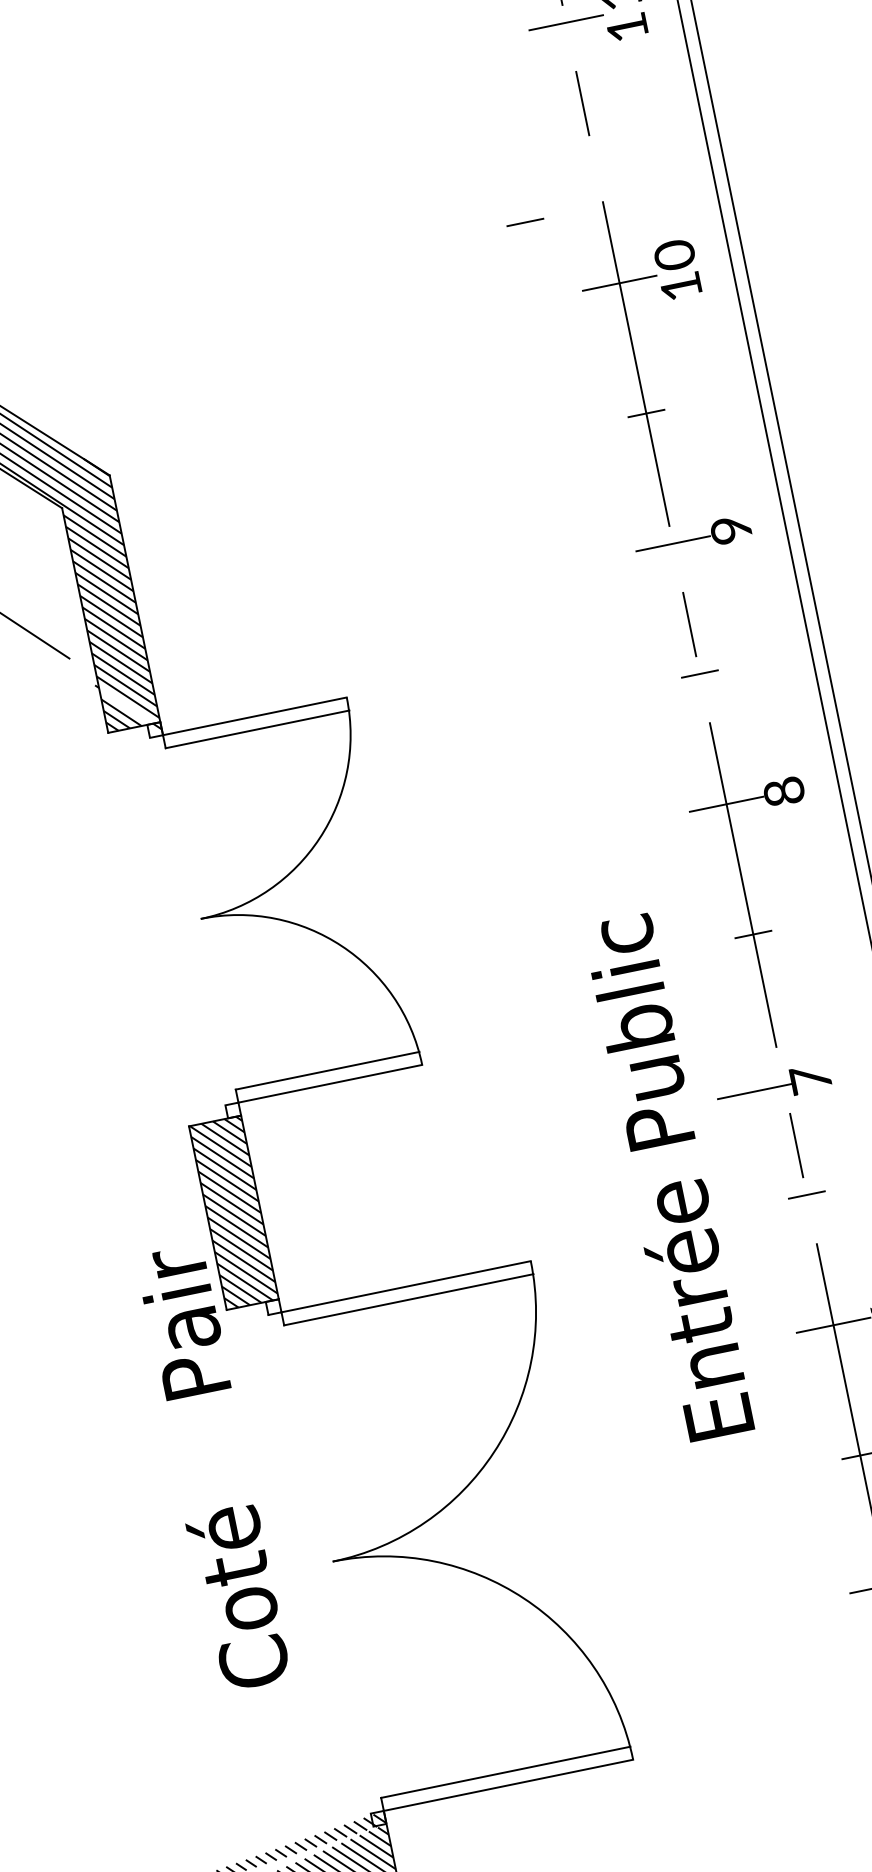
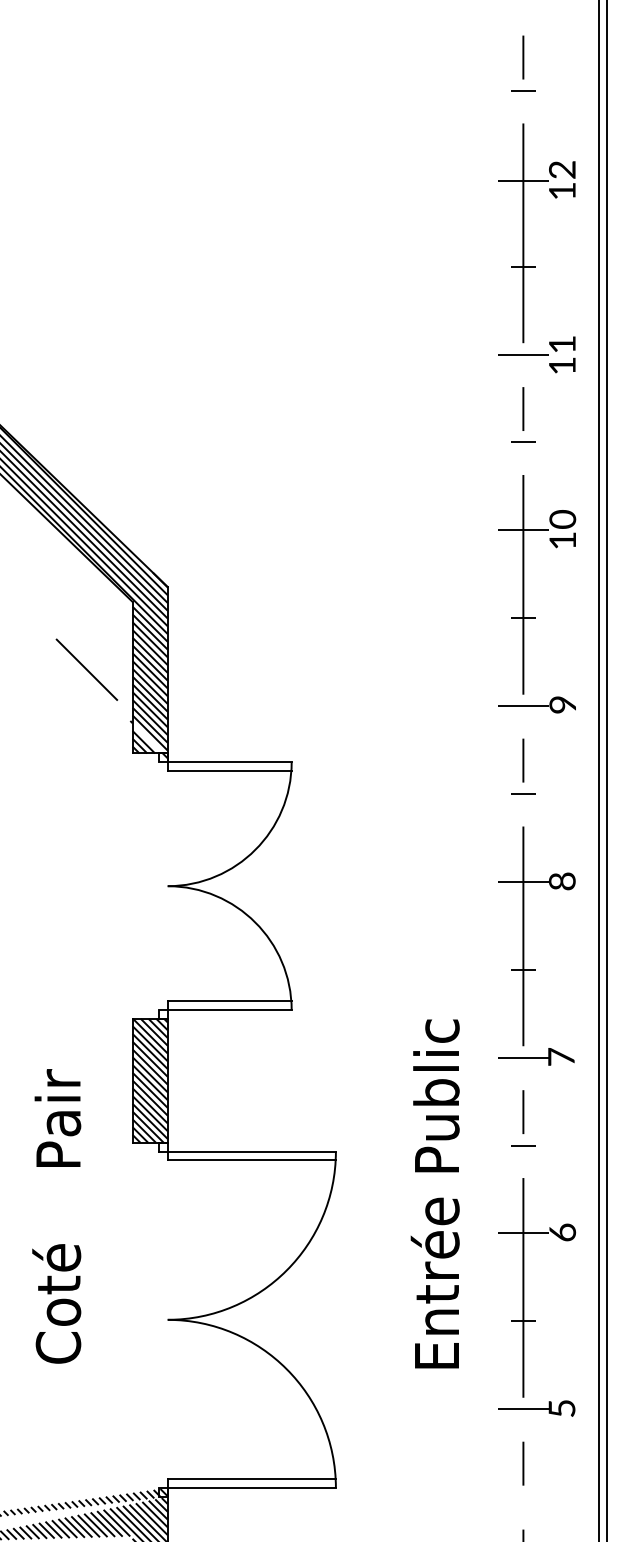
line: (525, 221) -> (523, 441), moved
part: (773, 1085) -> (536, 1056), moved
text: (665, 1177) -> (434, 1193), moved
text: (211, 1468) -> (56, 1216), moved

